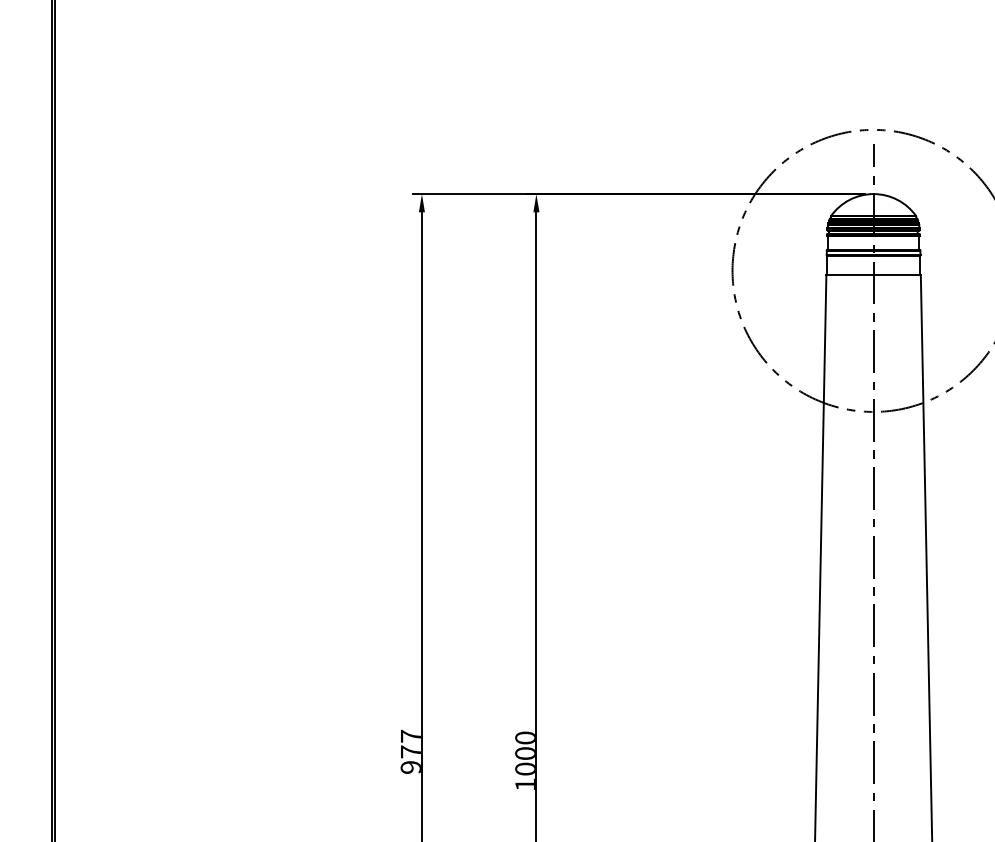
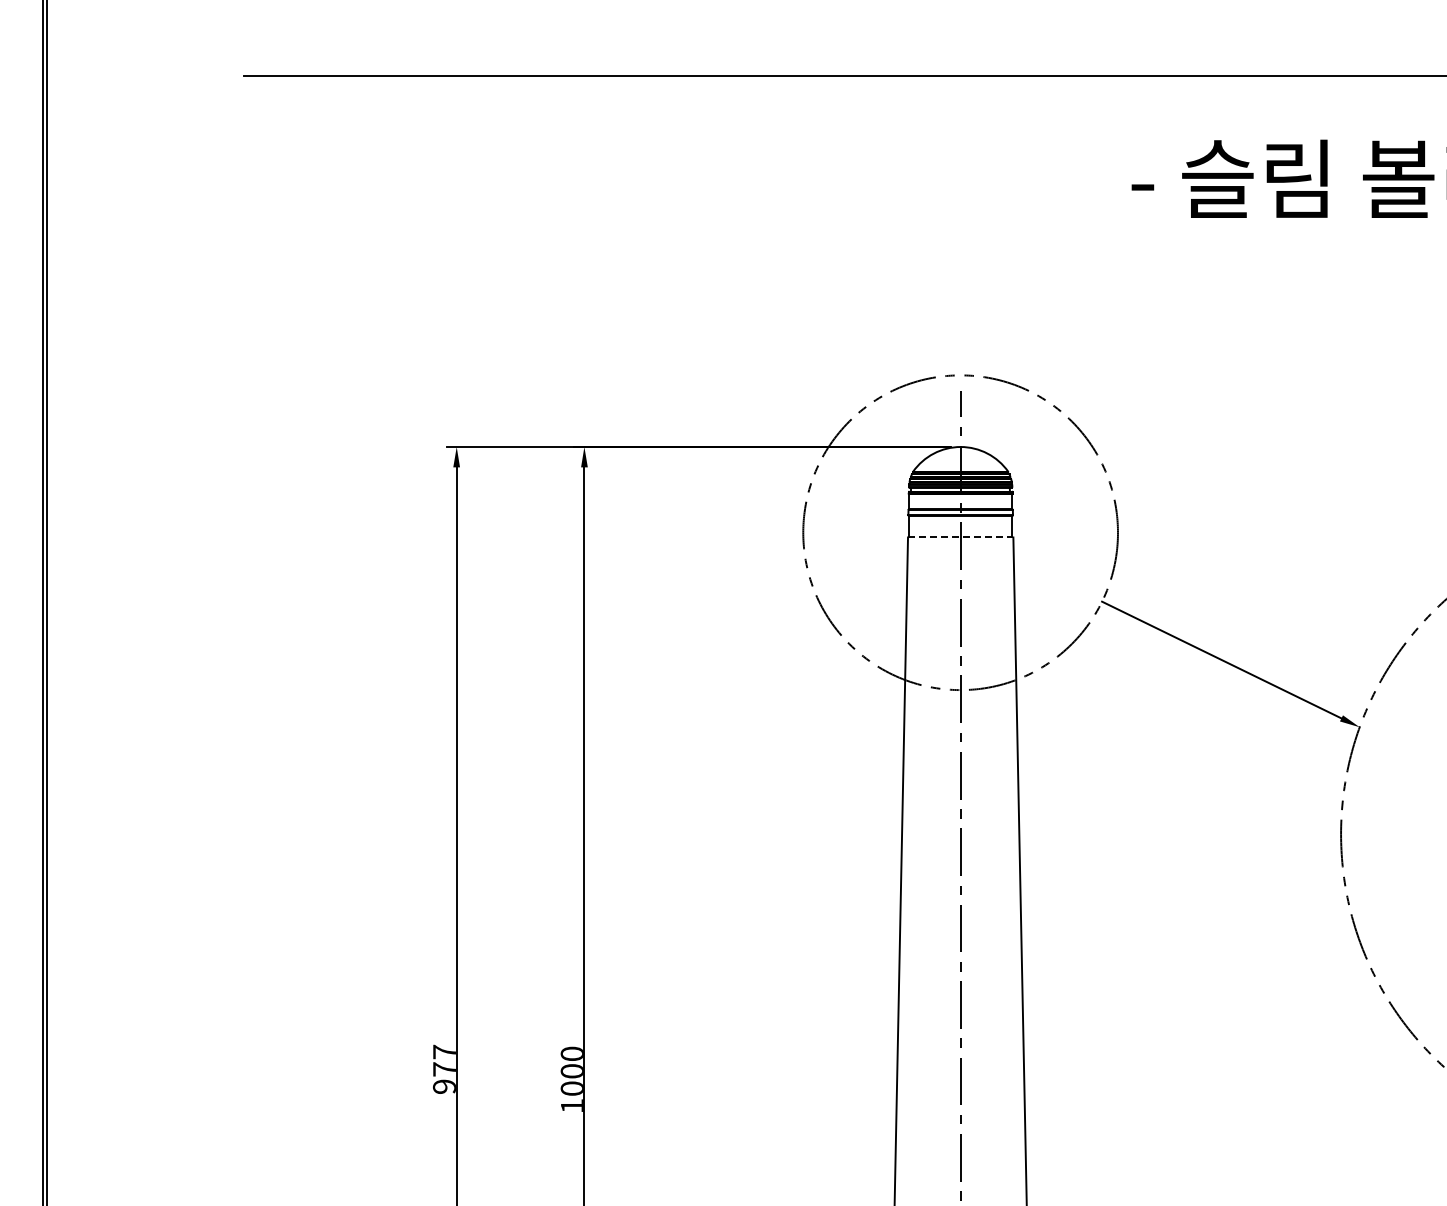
line: (873, 275) -> (960, 537), solid -> dashed

